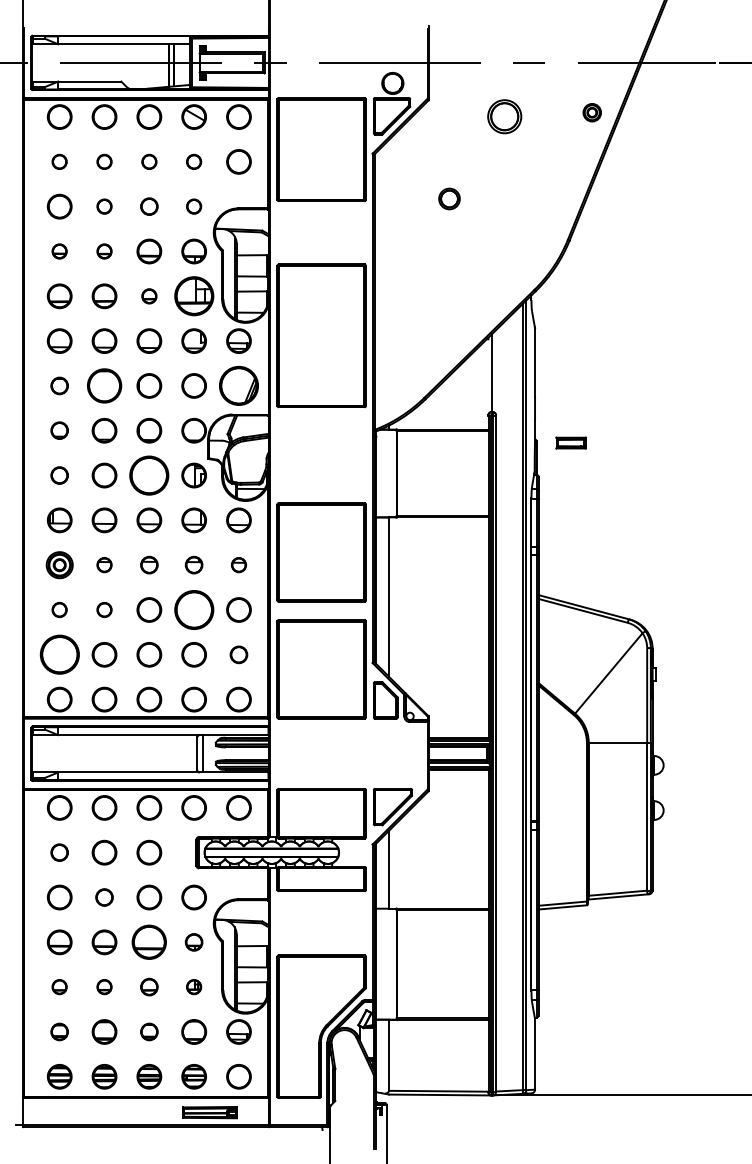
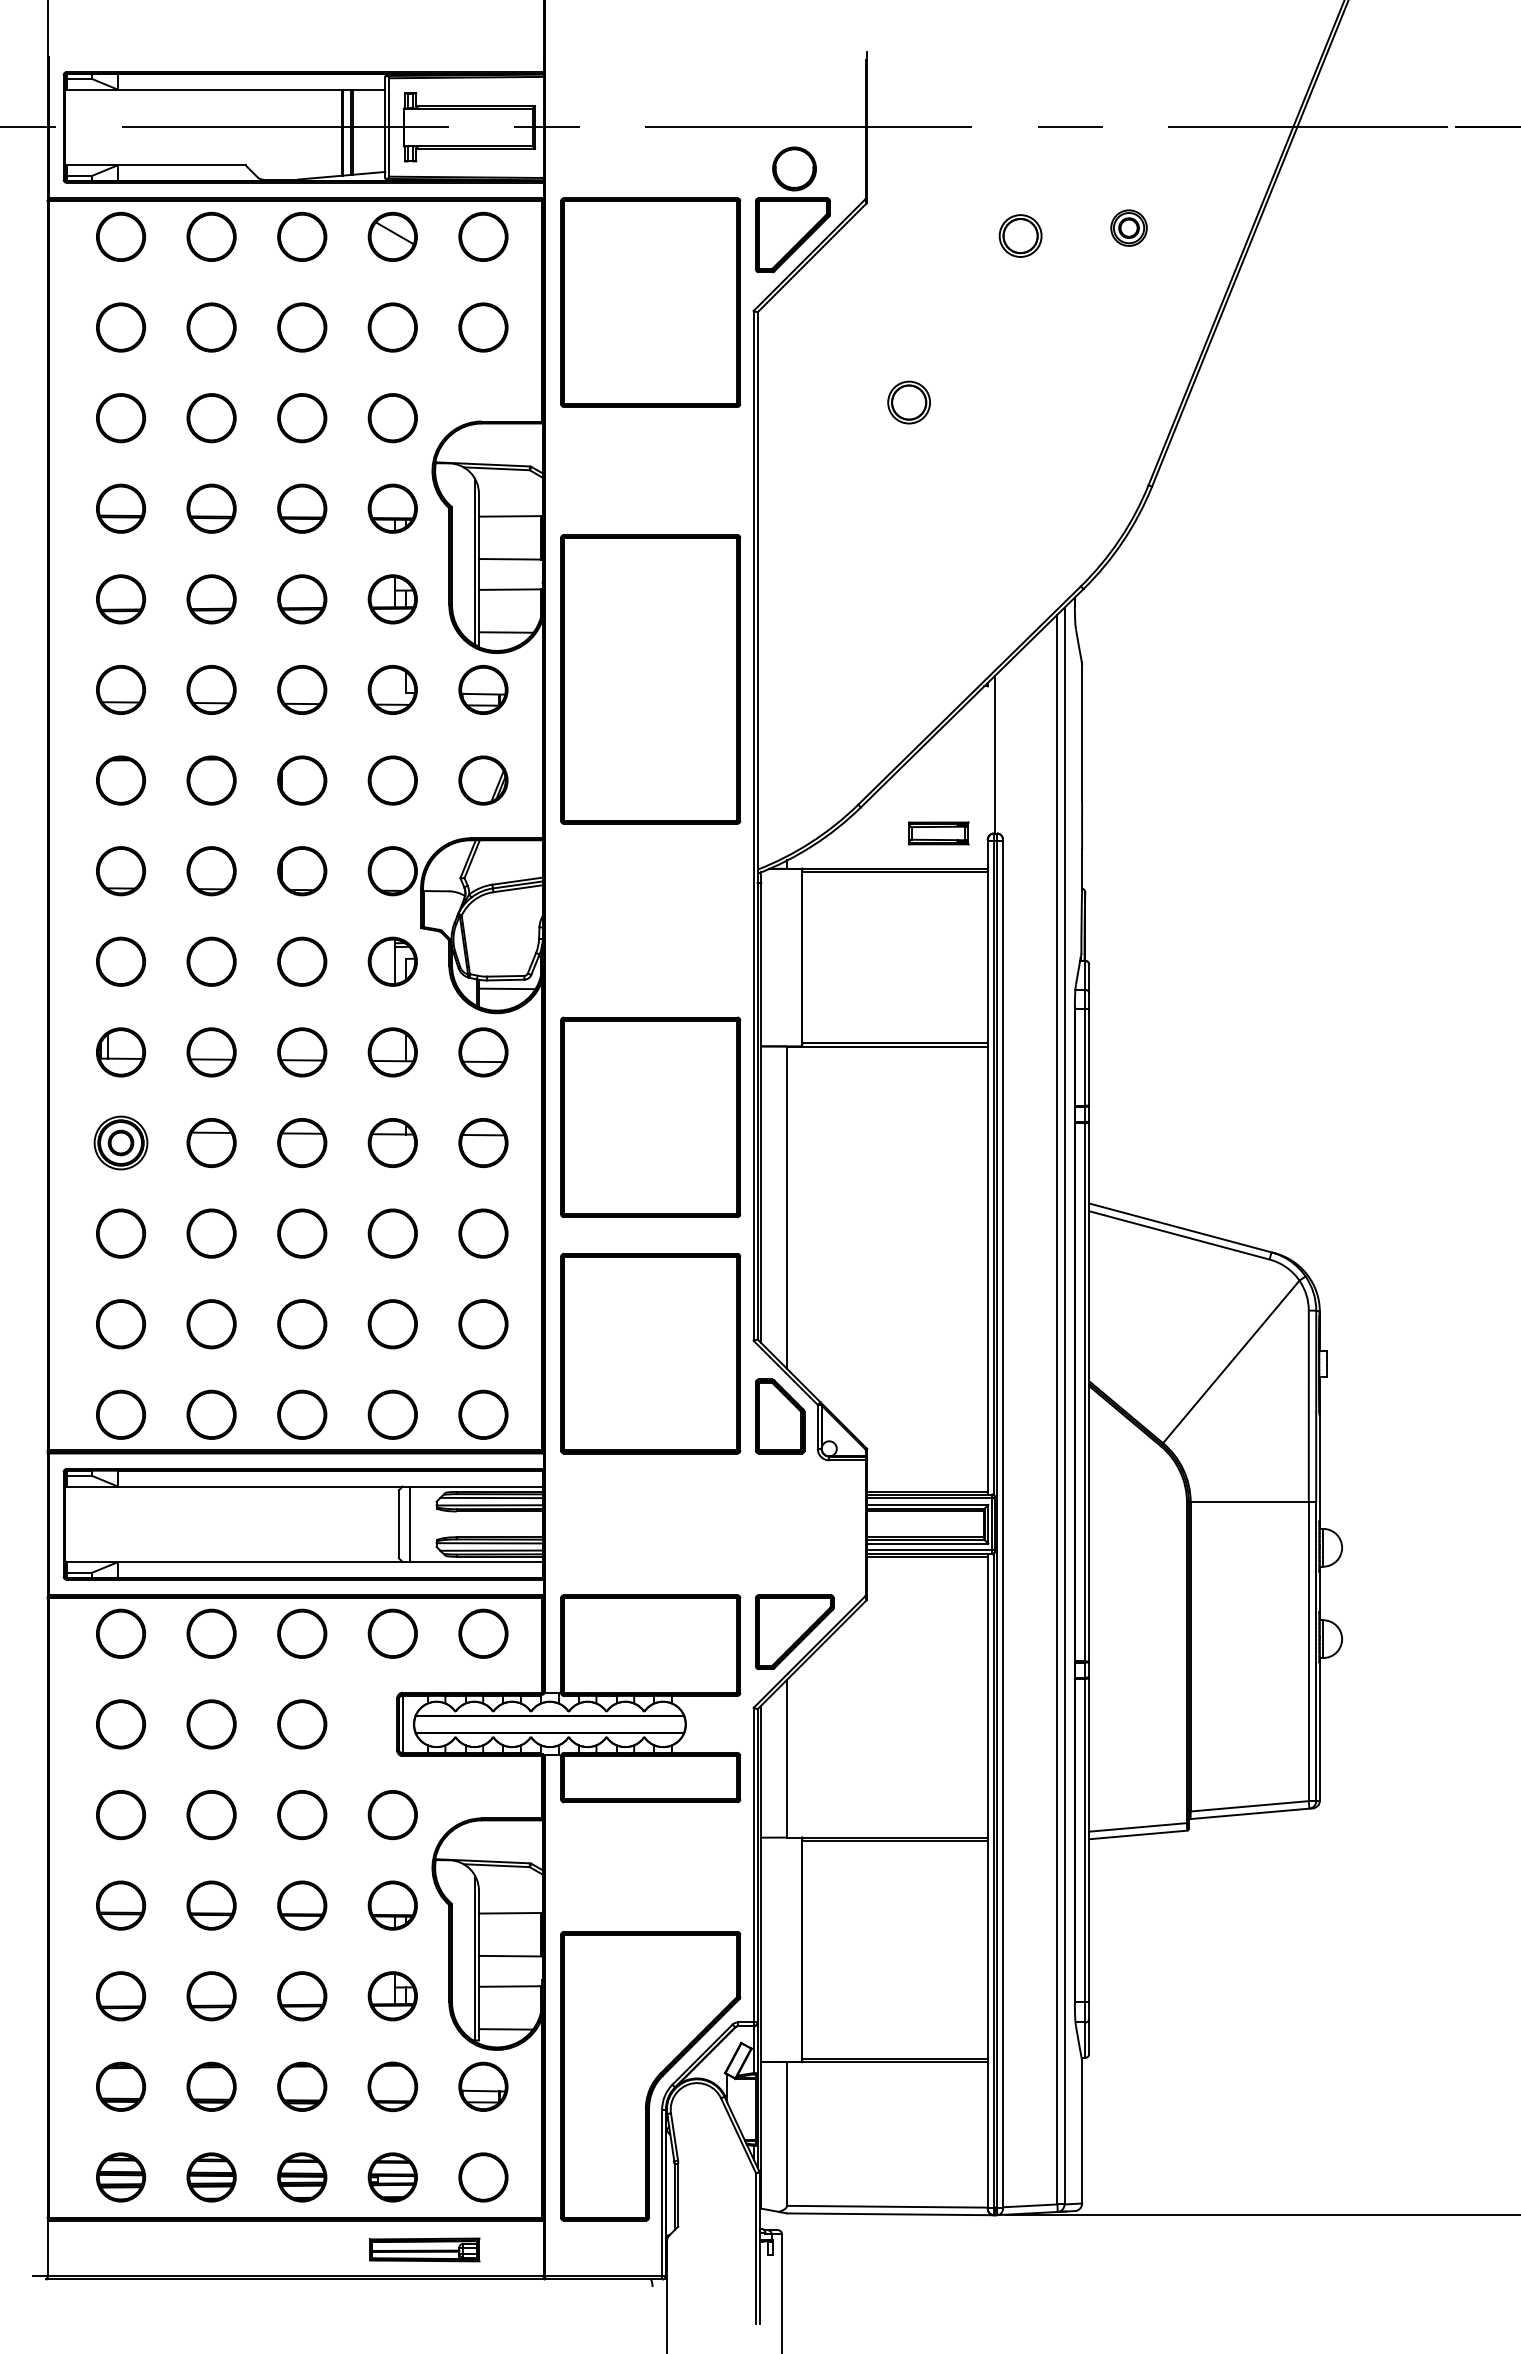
part: (591, 112) -> (1127, 227), moved
part: (504, 116) -> (1020, 235), size x0.62
part: (59, 161) -> (120, 326), size x1.67
part: (104, 161) -> (211, 326), size x1.67
part: (149, 161) -> (302, 326), size x1.67
circle: (193, 161) -> (391, 326), size x1.67
part: (104, 206) -> (211, 417), size x1.67
part: (149, 206) -> (302, 417), size x1.43
part: (193, 206) -> (391, 417), size x1.67
part: (59, 251) -> (120, 508), size x1.67
part: (104, 251) -> (211, 508), size x1.67
part: (149, 296) -> (302, 599), size x1.67
part: (193, 296) -> (391, 599), size x0.62
part: (59, 385) -> (120, 779), size x1.43
part: (104, 385) -> (211, 779), size x0.71
part: (238, 385) -> (482, 779), size x0.62
part: (59, 430) -> (120, 870), size x1.43
part: (570, 442) -> (937, 832), moved
part: (59, 475) -> (120, 961), size x1.43
part: (149, 475) -> (302, 961), size x0.62
part: (104, 564) -> (211, 1141), size x1.67
part: (149, 564) -> (302, 1141), size x1.43
part: (193, 564) -> (391, 1141), size x1.43
part: (238, 564) -> (482, 1141), size x1.67
part: (59, 609) -> (120, 1232), size x1.67
part: (104, 609) -> (211, 1232), size x1.67
circle: (193, 609) -> (391, 1232), size x0.62
part: (59, 654) -> (120, 1323), size x0.62
circle: (238, 654) -> (482, 1323), size x1.43
part: (59, 852) -> (120, 1723), size x1.43
part: (104, 897) -> (211, 1814), size x1.43
part: (149, 942) -> (302, 1905), size x0.71
part: (193, 942) -> (391, 1905), size x1.43
part: (59, 986) -> (120, 1994), size x1.67
part: (104, 986) -> (211, 1994), size x1.67
part: (149, 986) -> (302, 1994), size x1.43
part: (193, 986) -> (391, 1994), size x1.67
part: (59, 1031) -> (120, 2085), size x1.43
part: (149, 1031) -> (302, 2085), size x1.43

